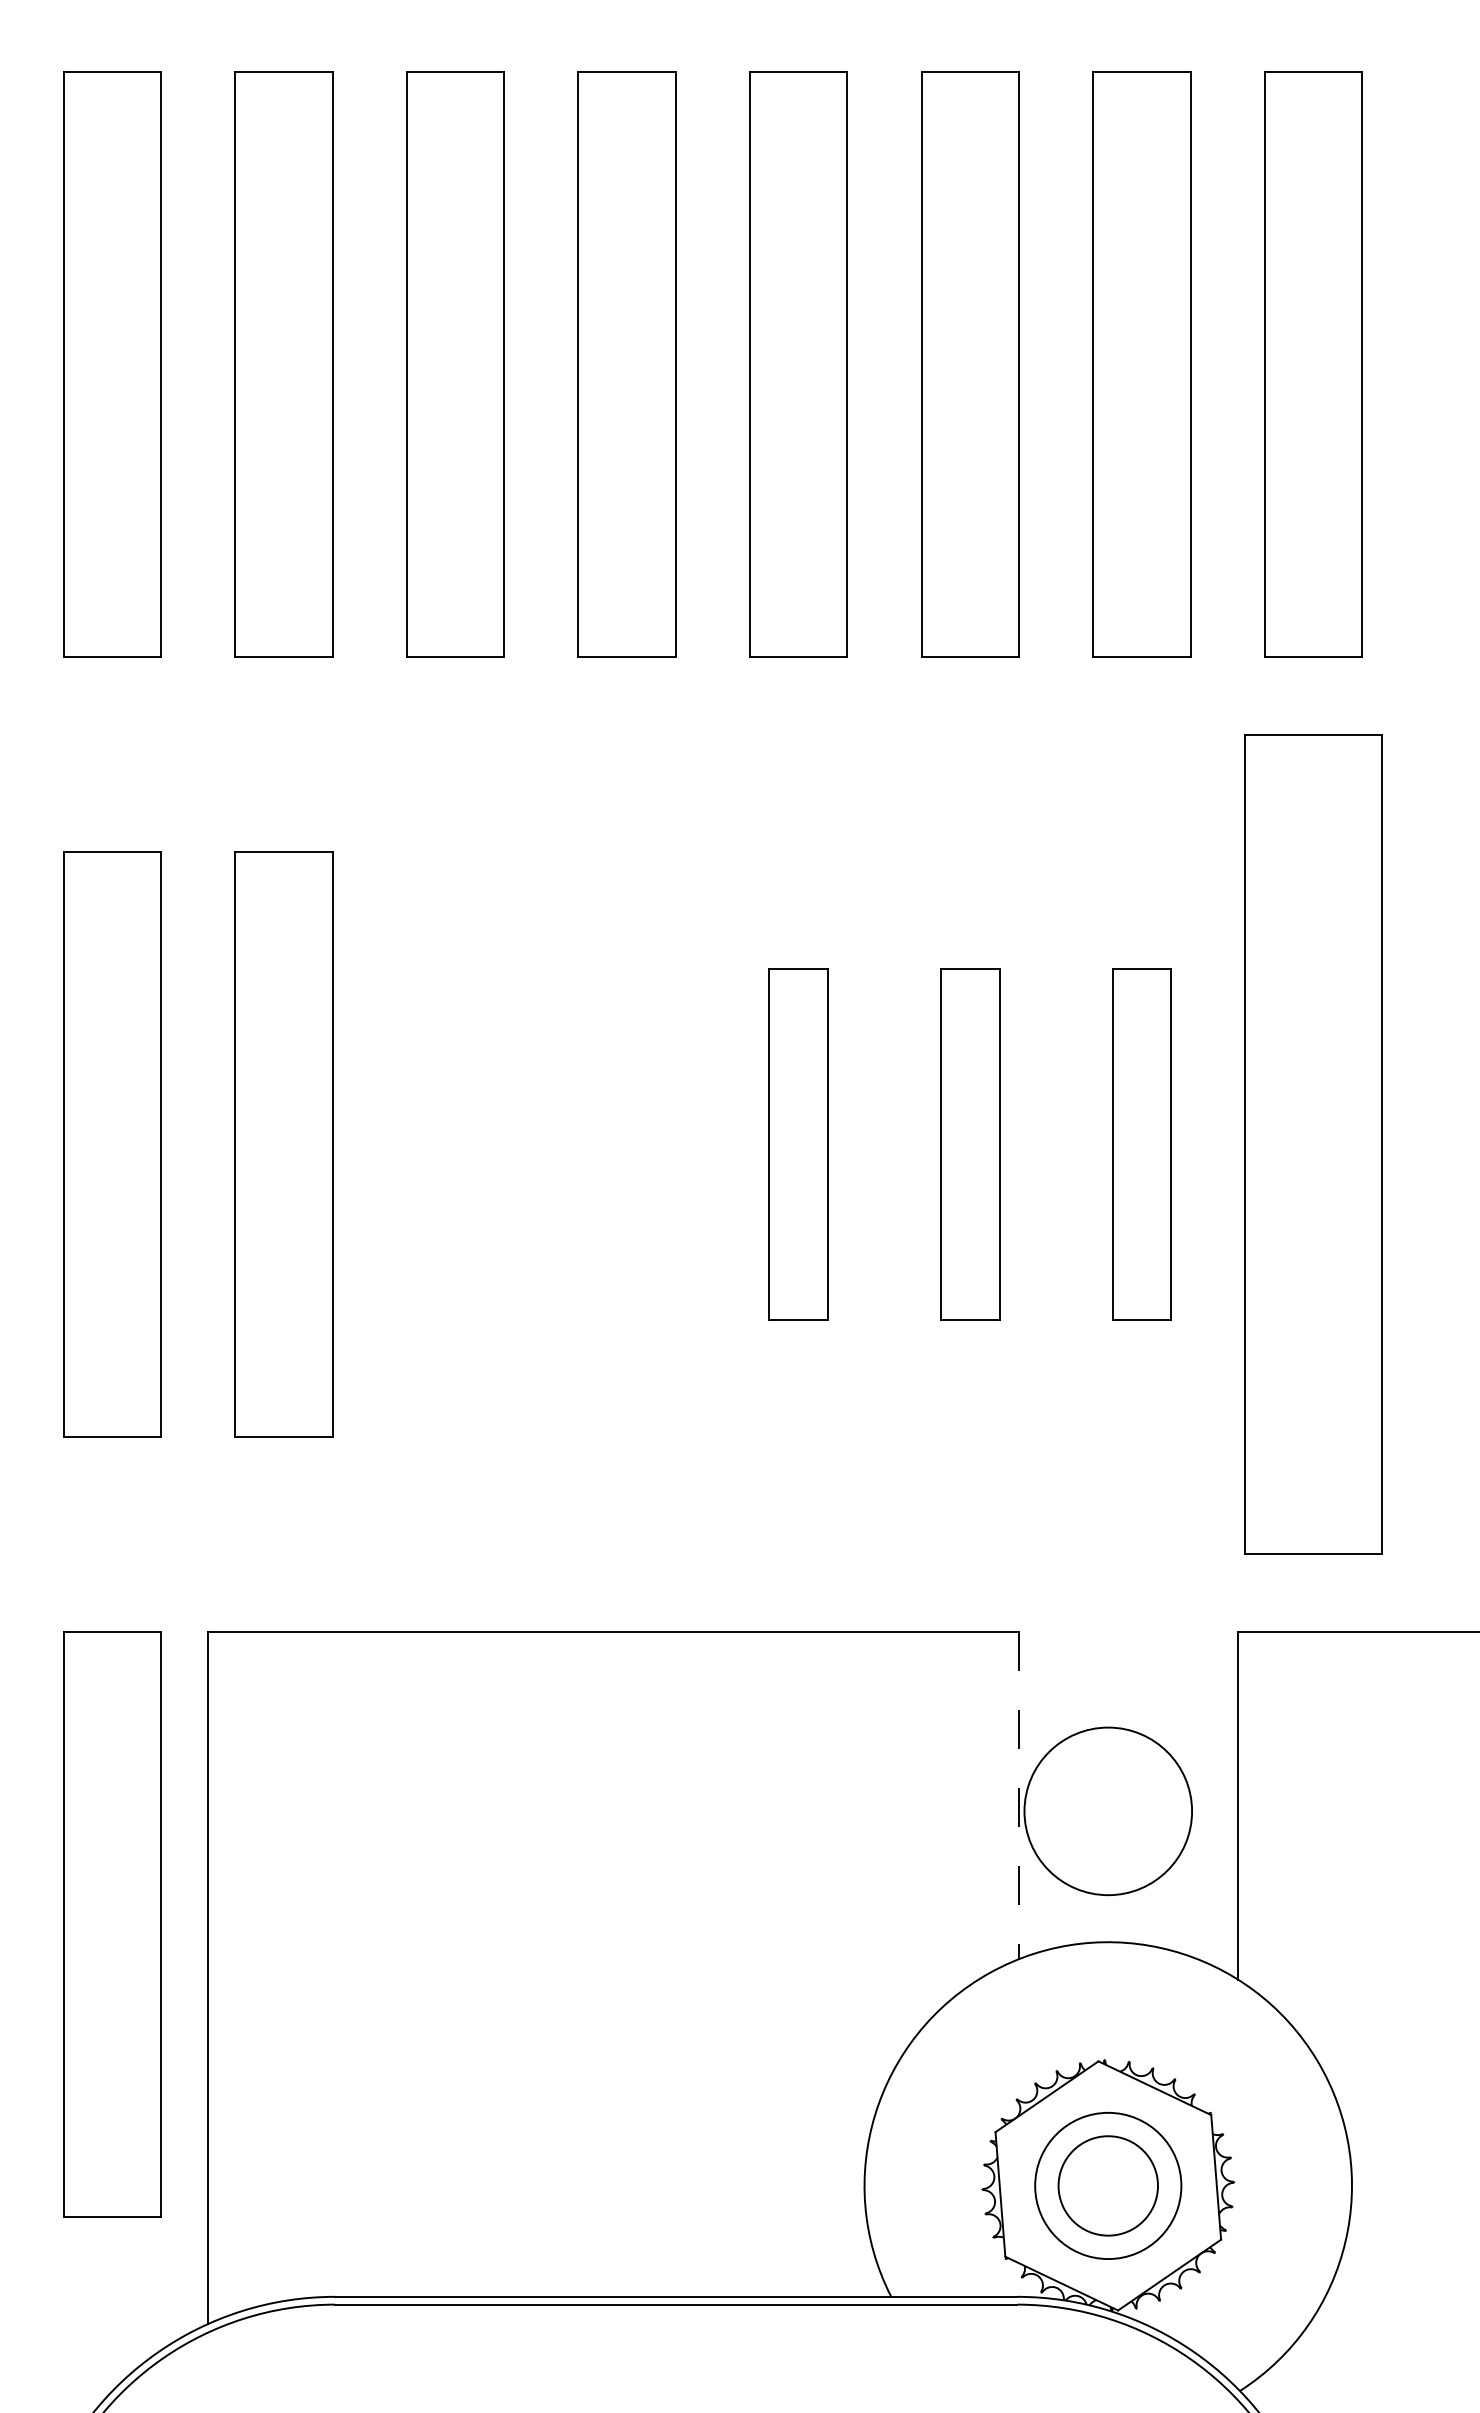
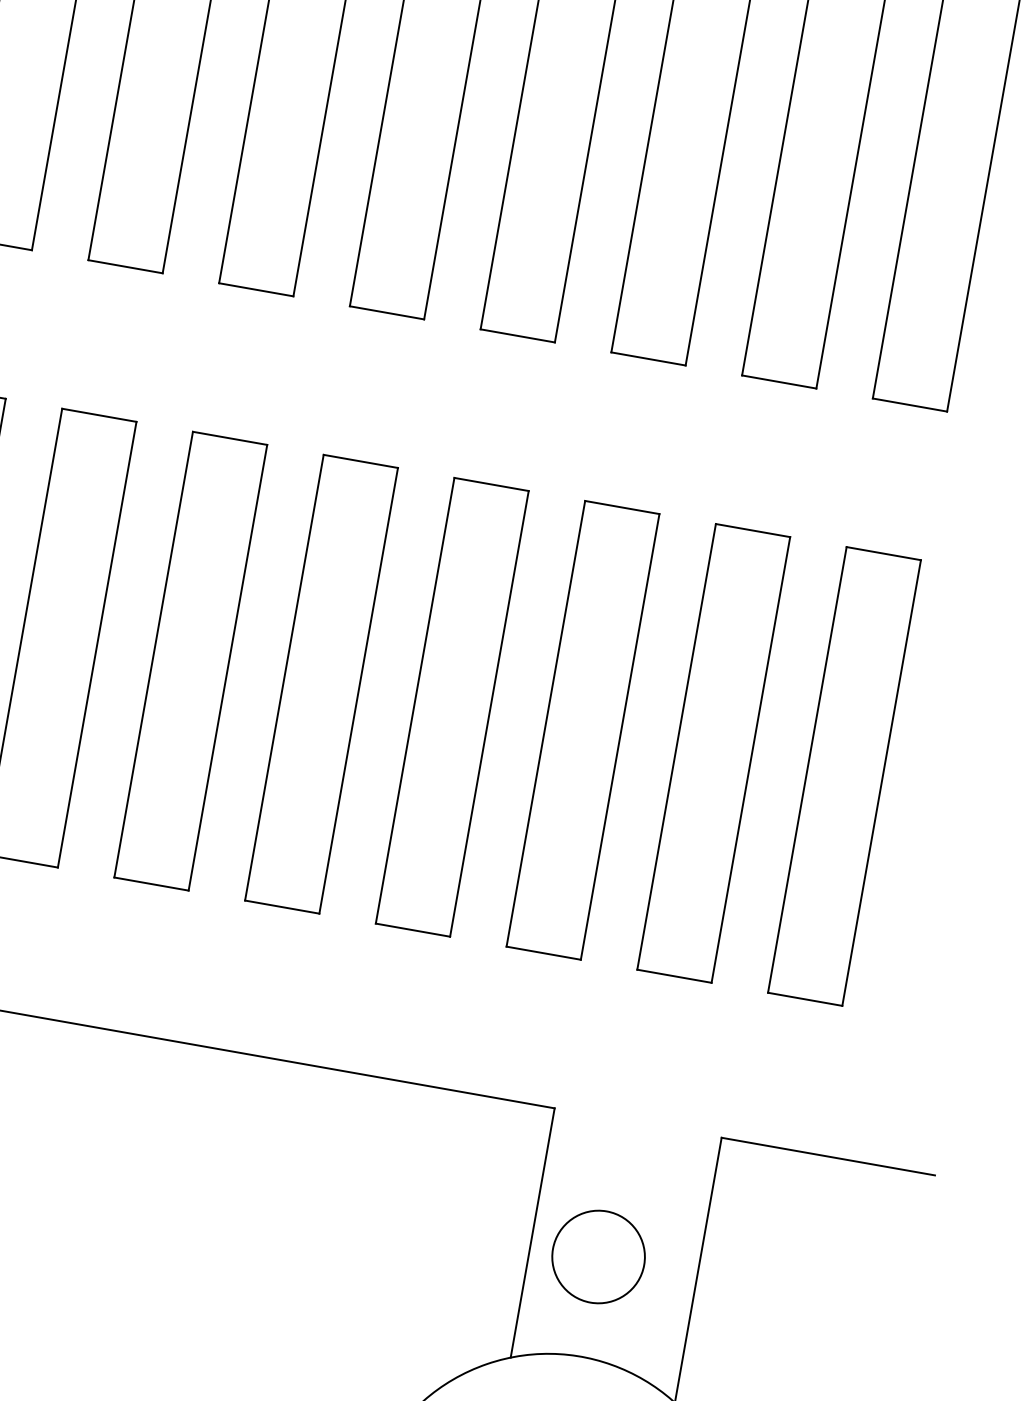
part: (455, 1144) -> (190, 661), added
part: (626, 1144) -> (321, 684), added
part: (798, 1144) -> (452, 707), size x1.67
part: (970, 1144) -> (583, 730), size x1.67
part: (1141, 1144) -> (713, 753), size x1.67
part: (1313, 1144) -> (844, 776), size x0.71
line: (1018, 1795) -> (532, 1232), dashed -> solid
circle: (1108, 1811) -> (598, 1257), size x0.71

